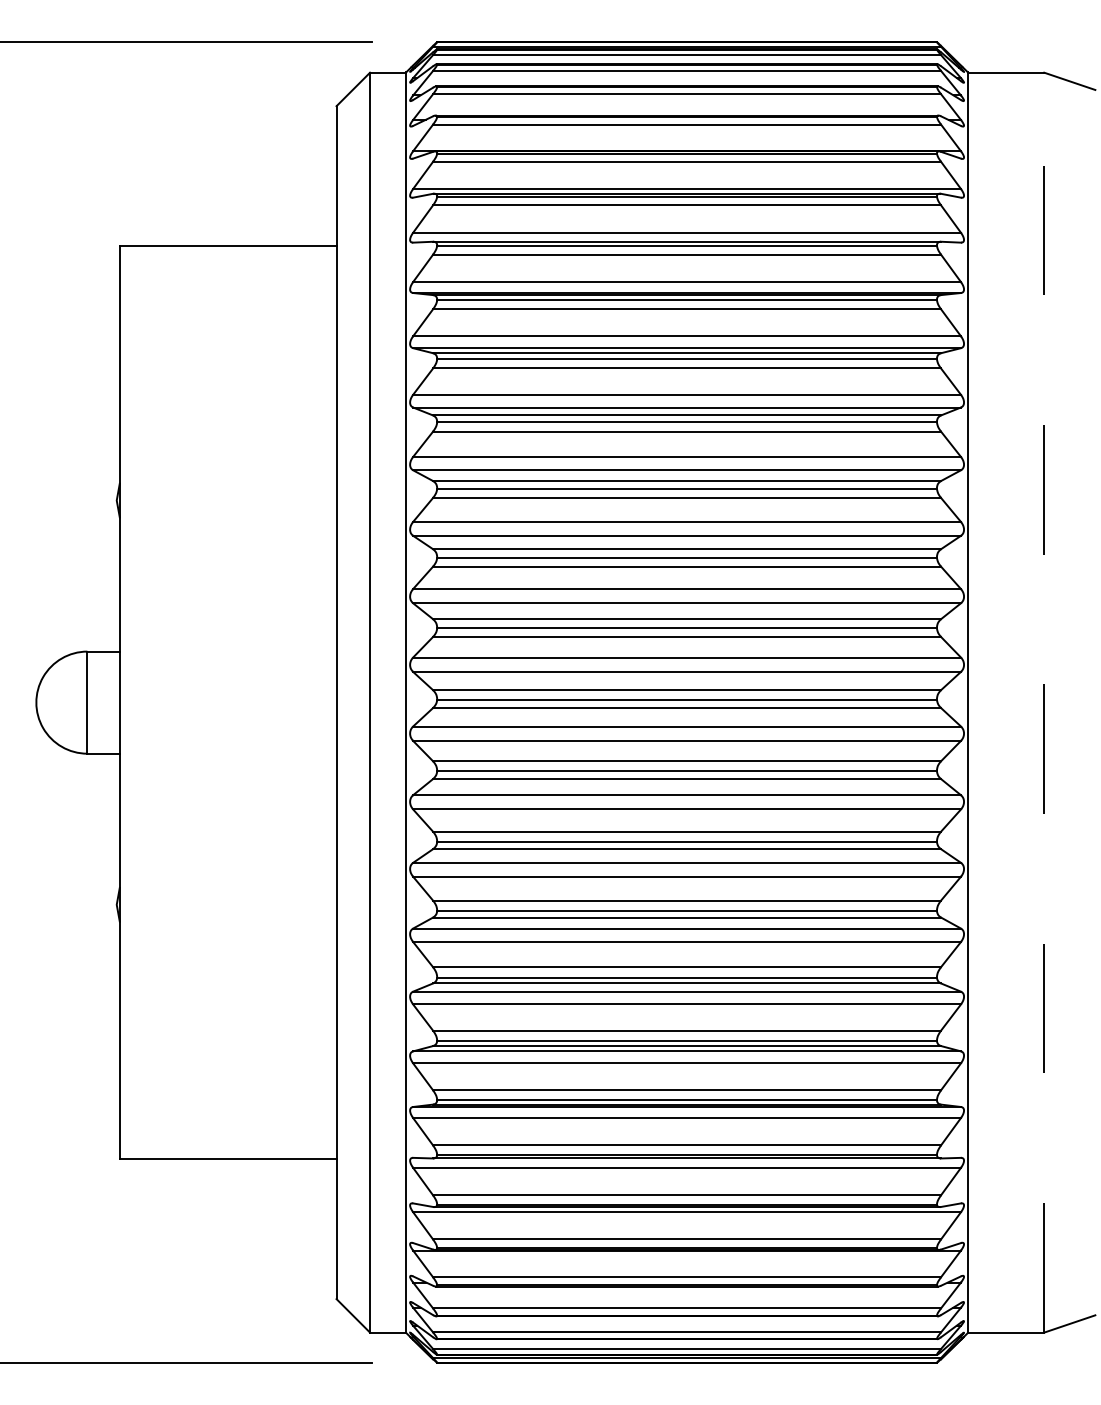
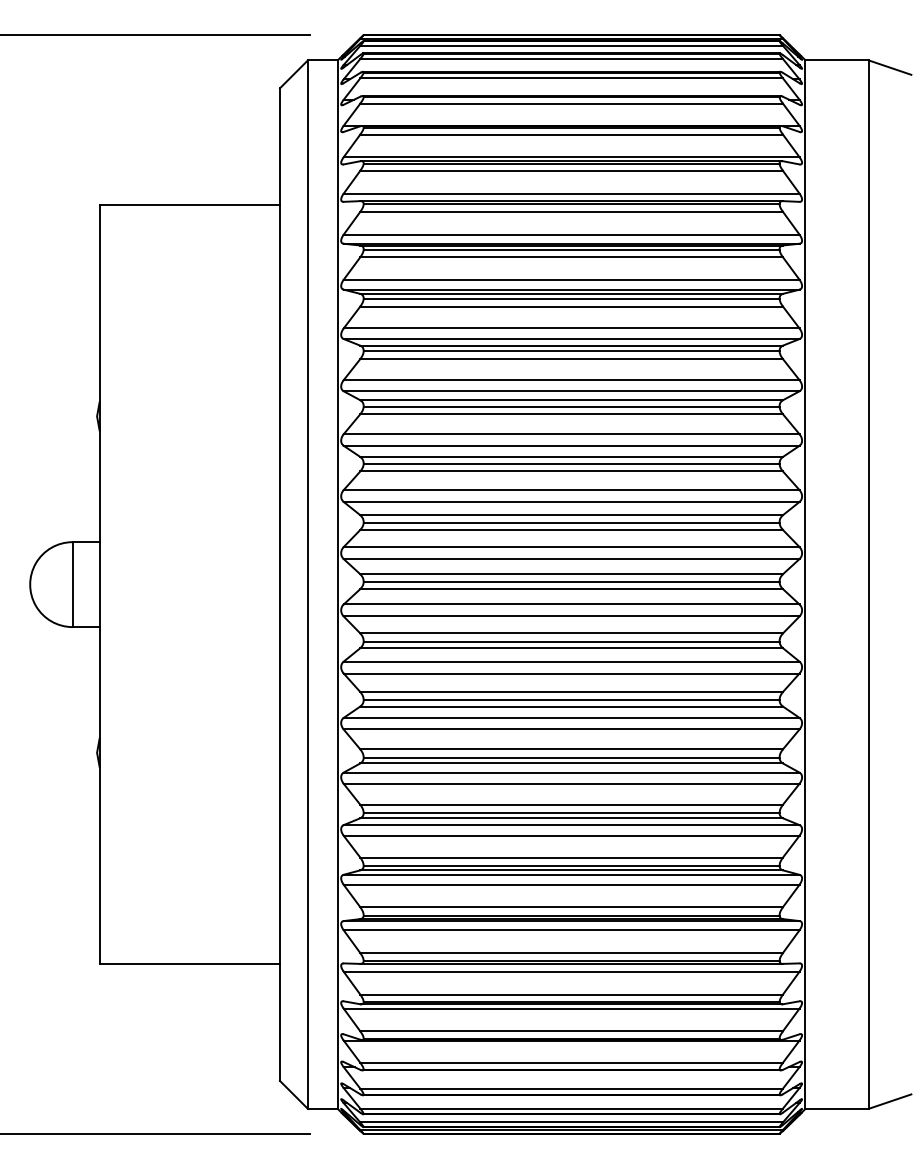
line: (1043, 702) -> (868, 584), dashed -> solid

